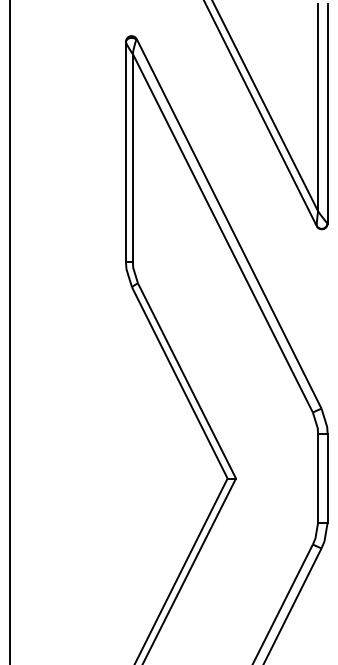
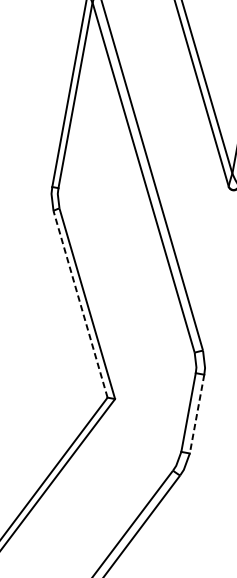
line: (179, 382) -> (80, 303), solid -> dashed
line: (327, 479) -> (196, 414), solid -> dashed

